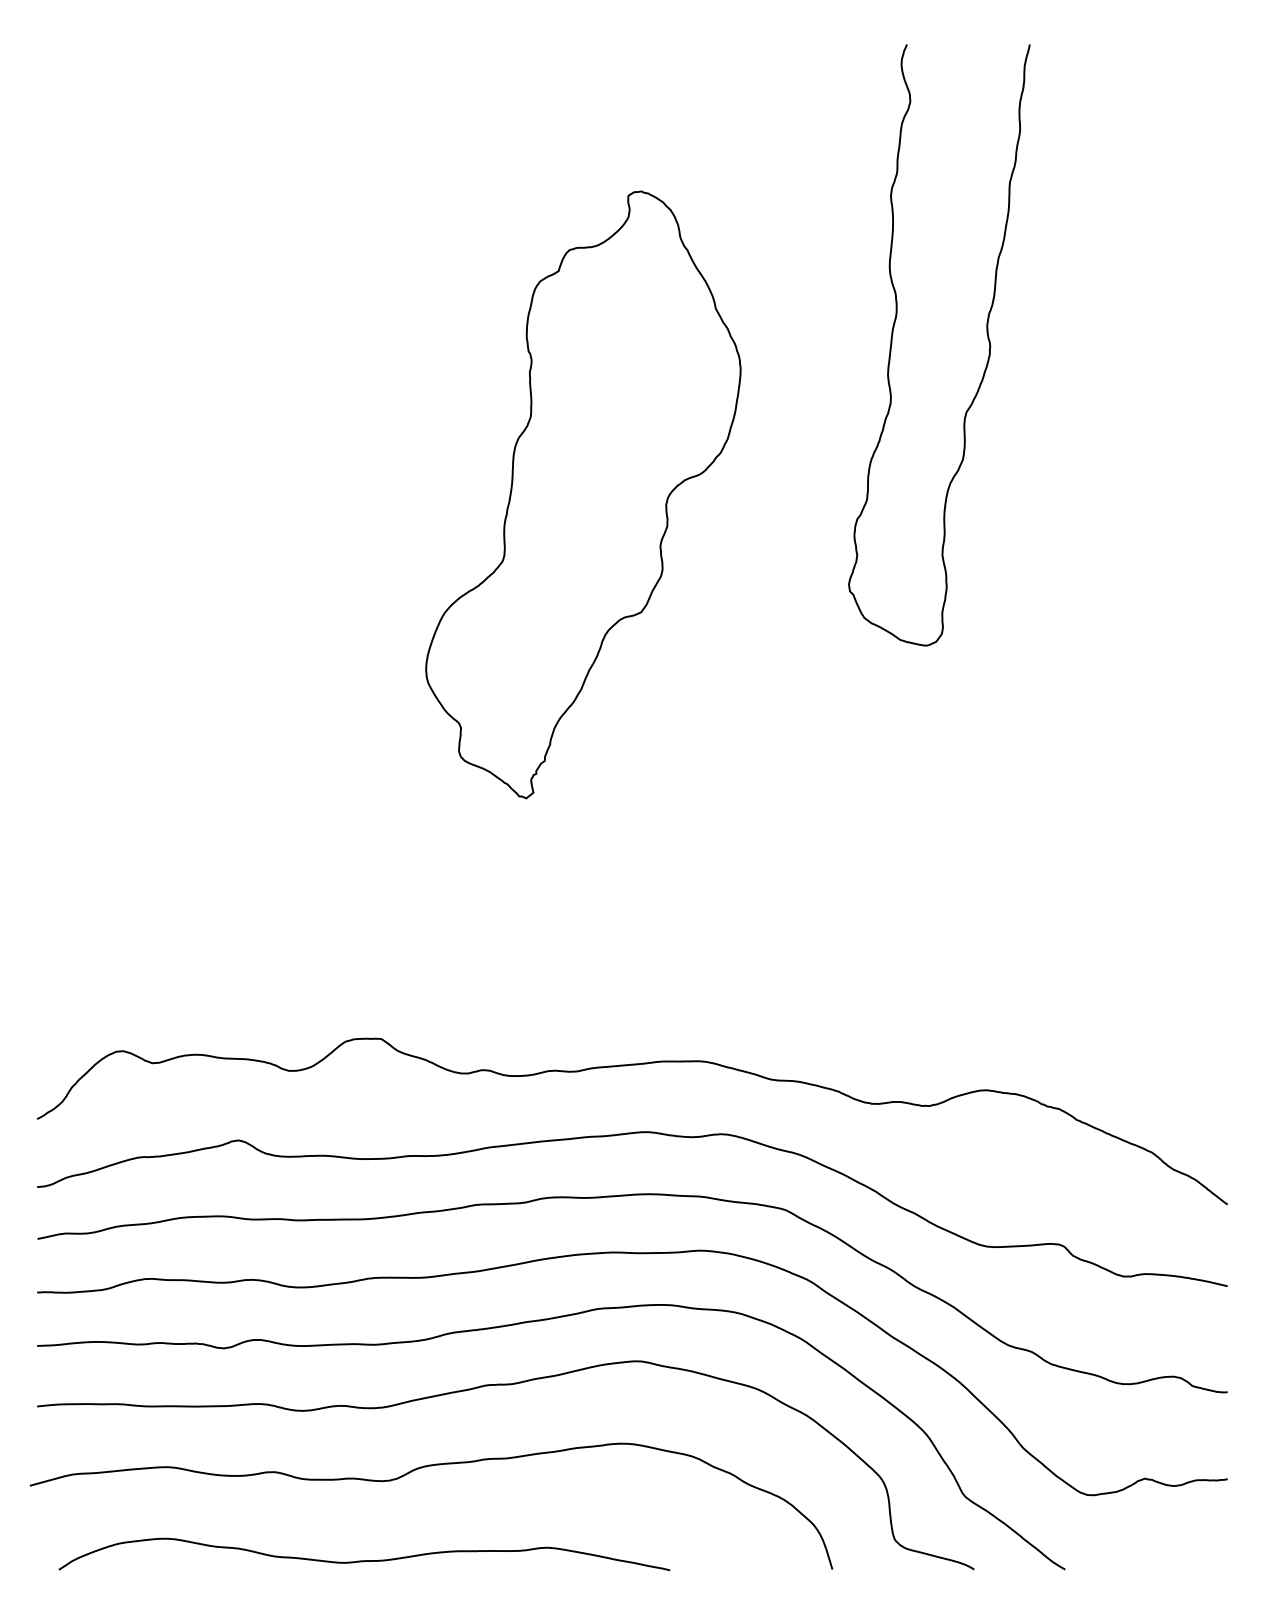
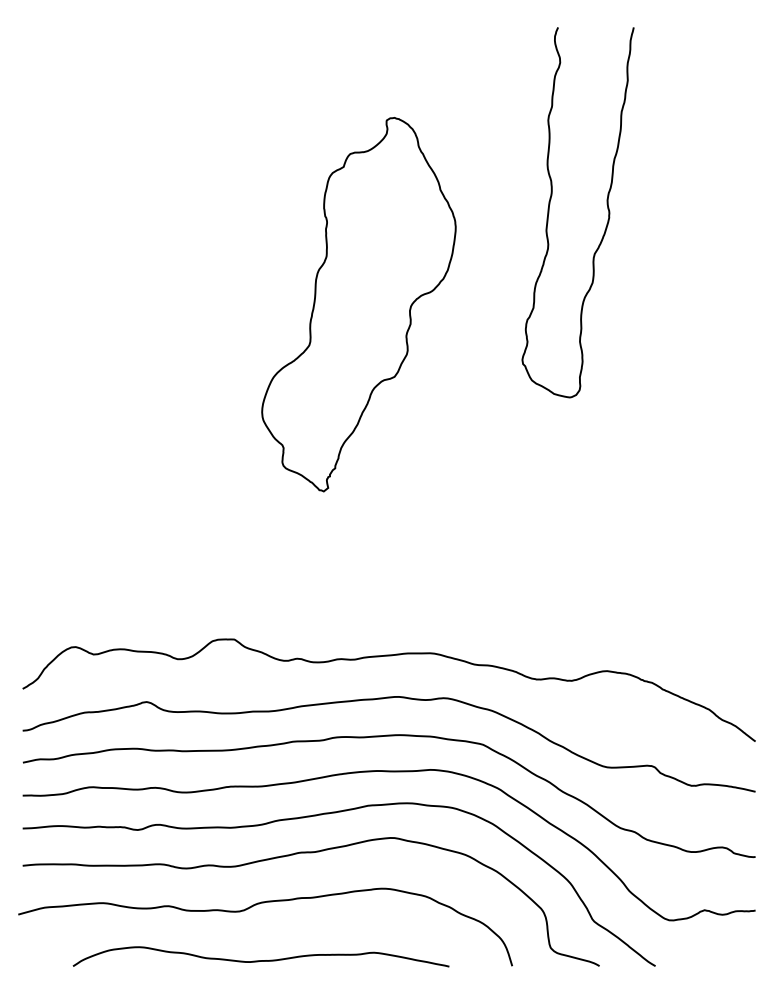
curve: (363, 1560) -> (260, 960), moved

